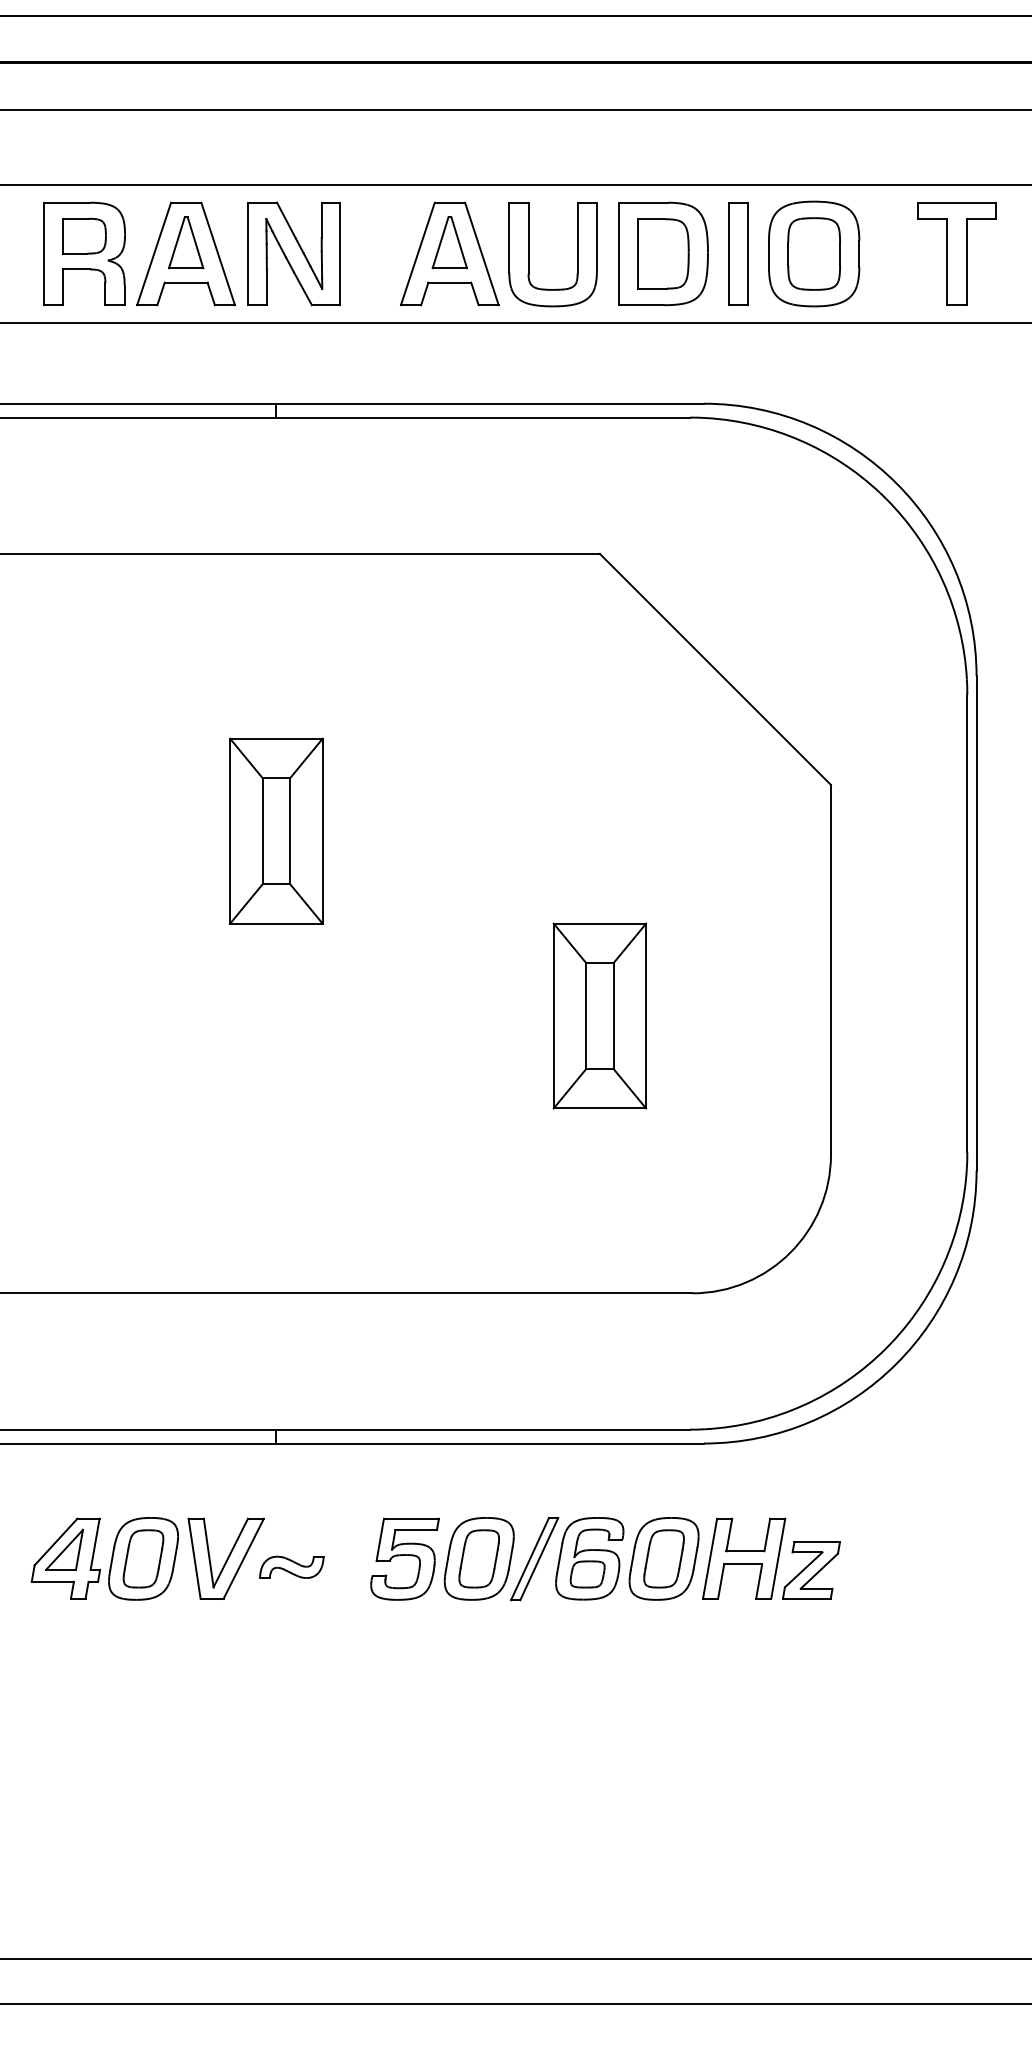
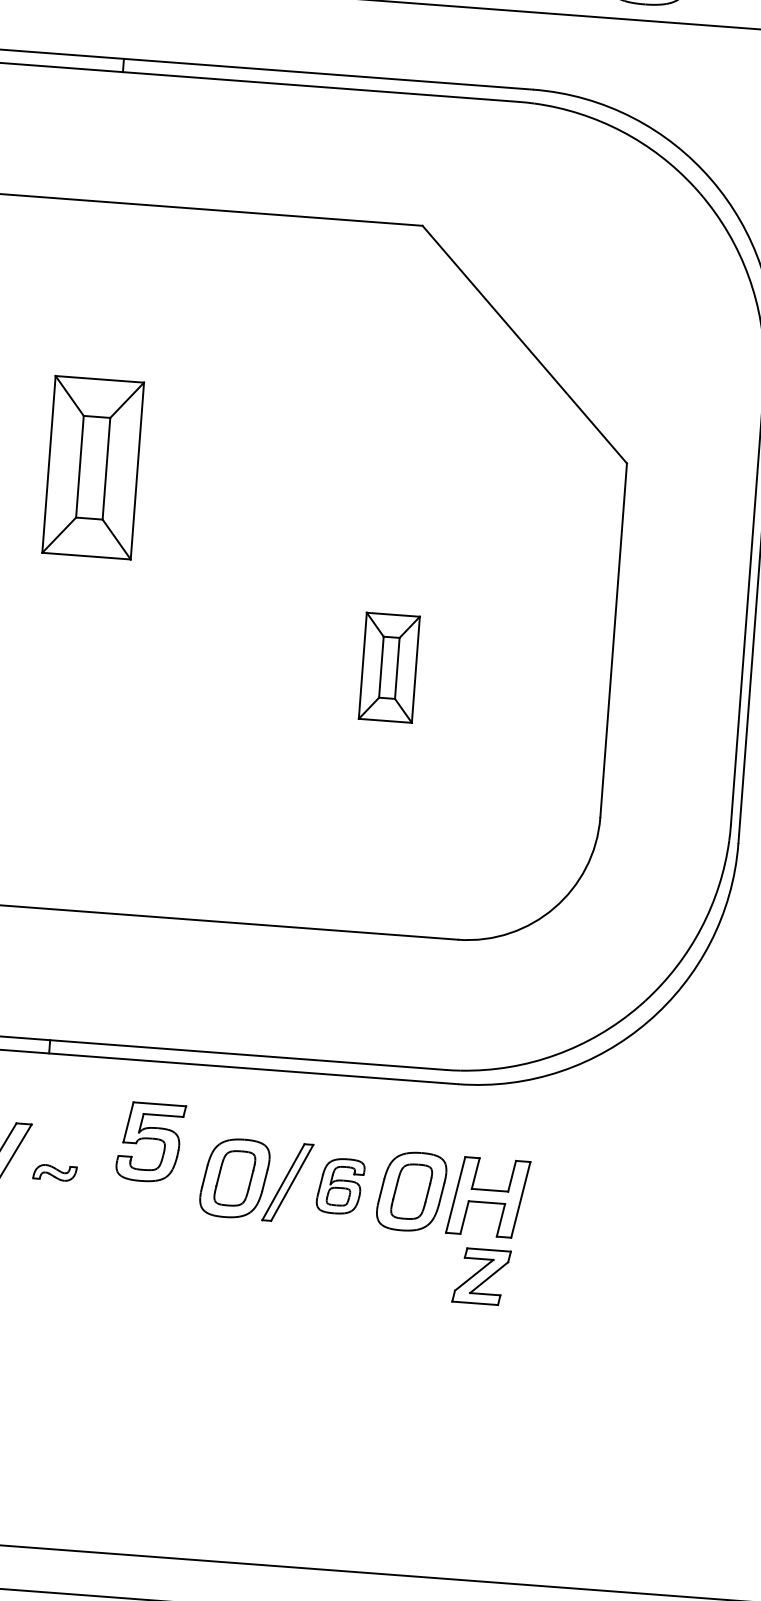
part: (599, 1015) -> (388, 667), size x0.6
part: (404, 1558) -> (150, 1141), moved
part: (589, 1558) -> (340, 1185), size x0.7
part: (291, 1566) -> (54, 1172), size x0.7
part: (811, 1570) -> (481, 1276), moved

